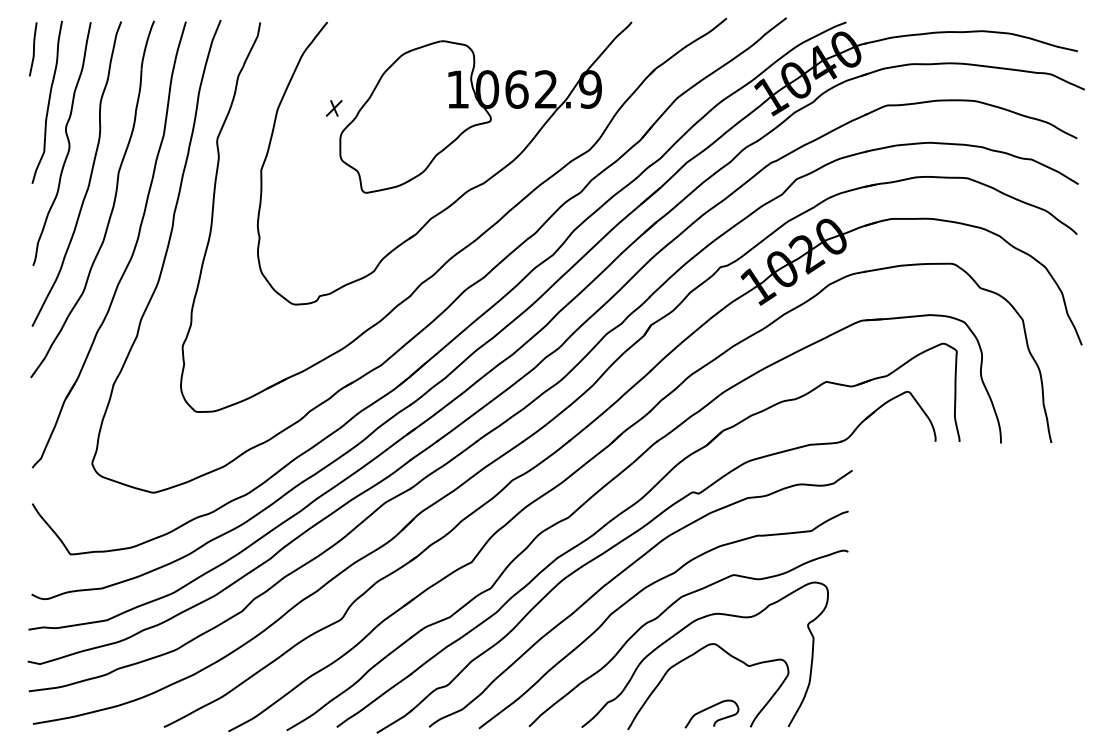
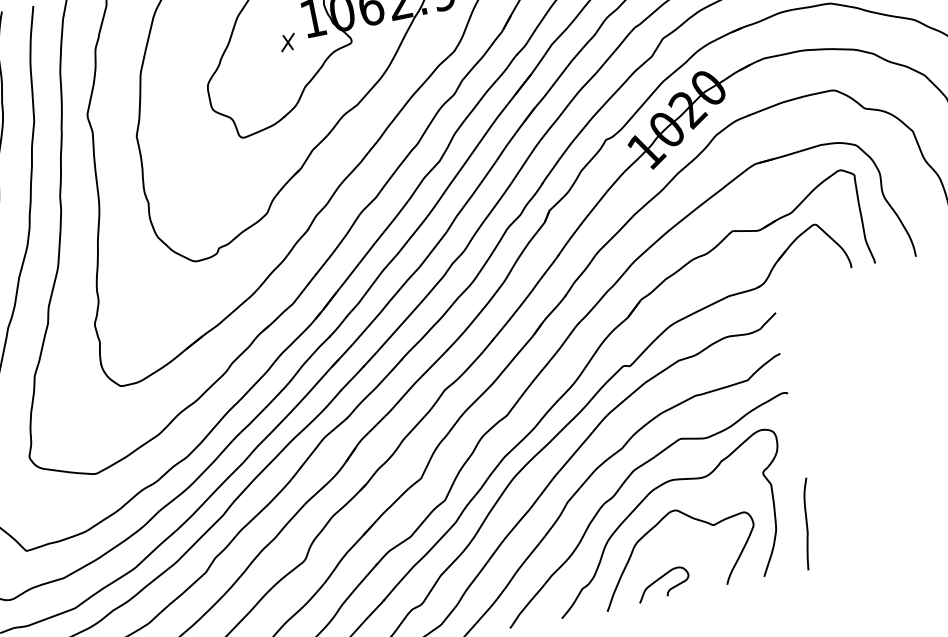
part: (333, 108) -> (287, 42), moved
curve: (841, 683) -> (807, 523), added
curve: (708, 709) -> (658, 580), moved

